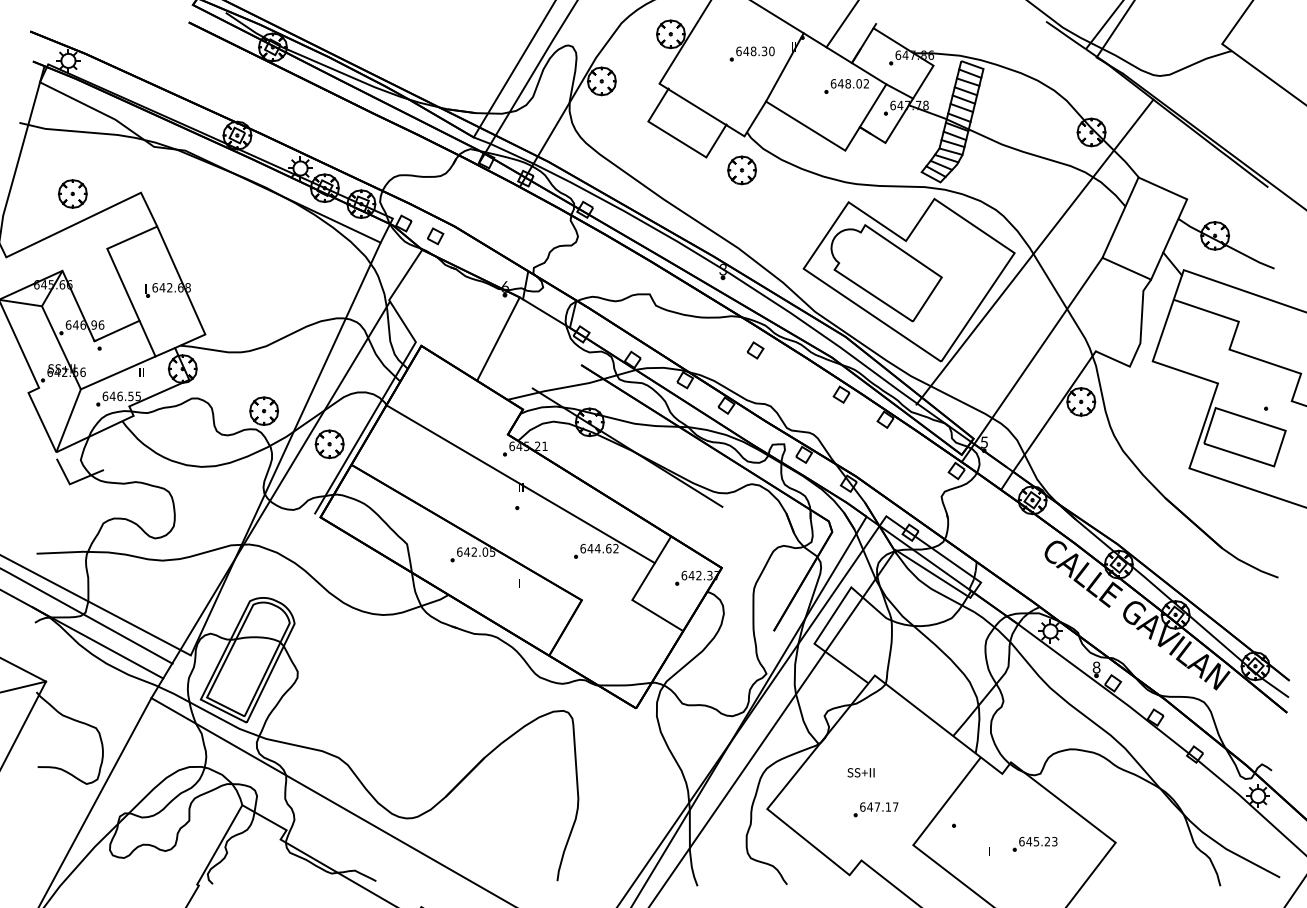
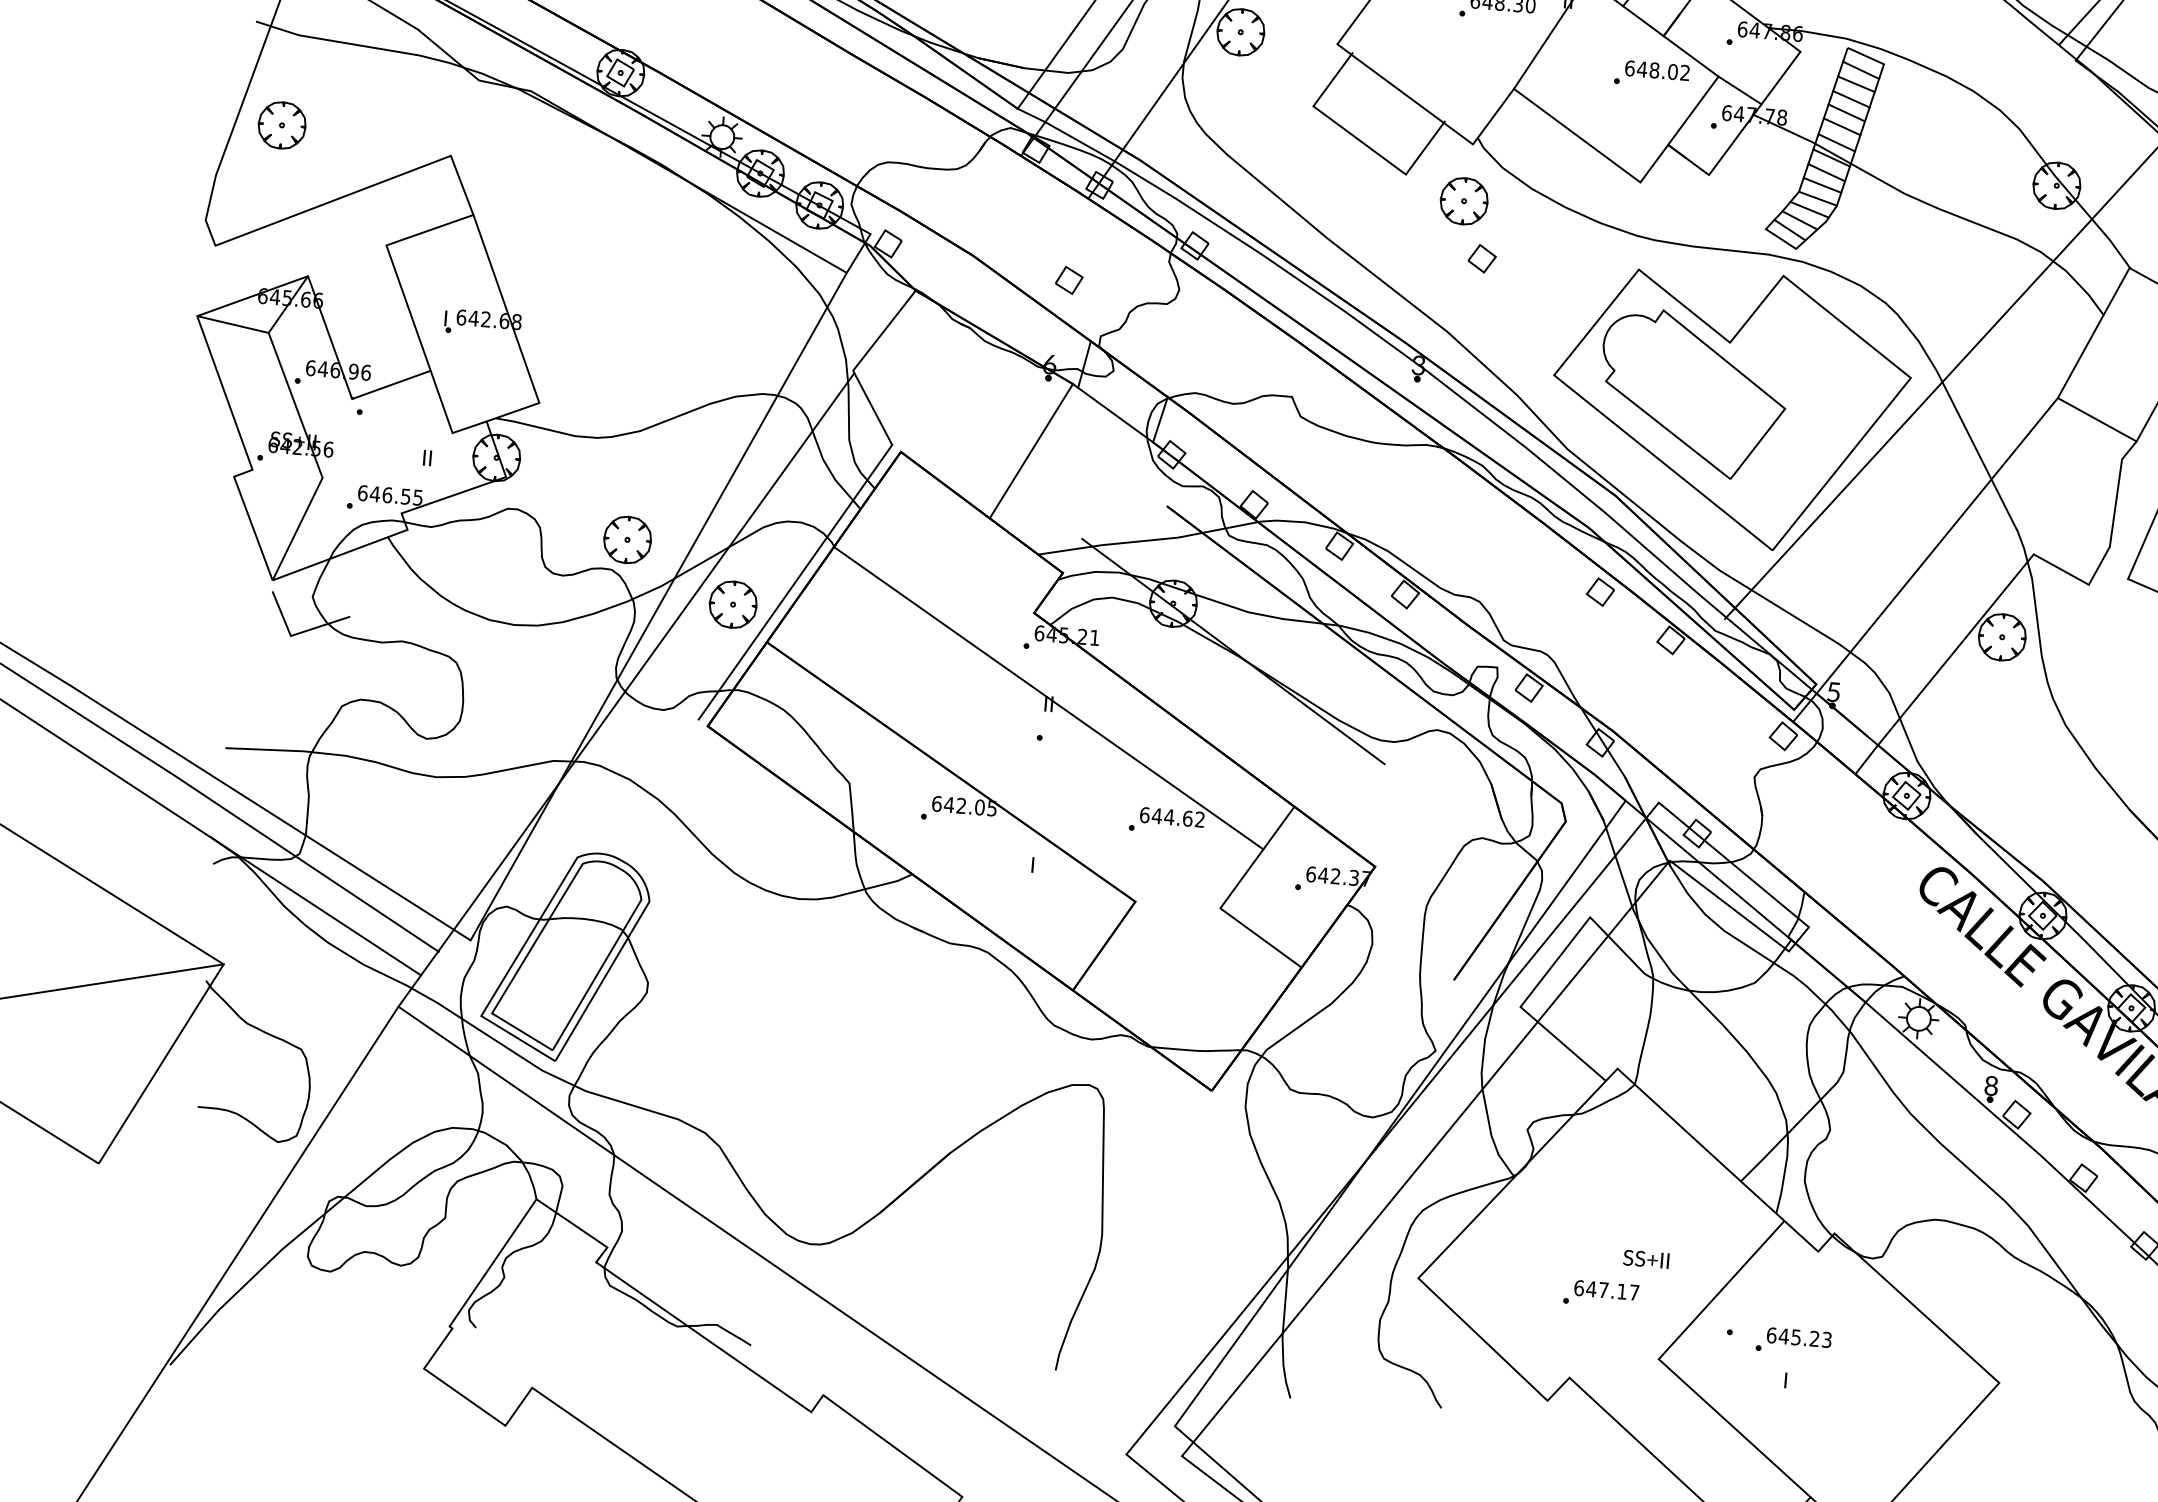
part: (72, 193) -> (281, 124), moved
part: (435, 236) -> (1069, 280), moved
part: (755, 350) -> (1482, 258), moved
line: (117, 372) -> (386, 454), removed
text: (860, 772) -> (1645, 1258), moved
part: (1034, 843) -> (1792, 1340), moved

